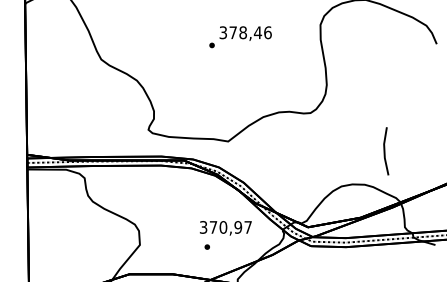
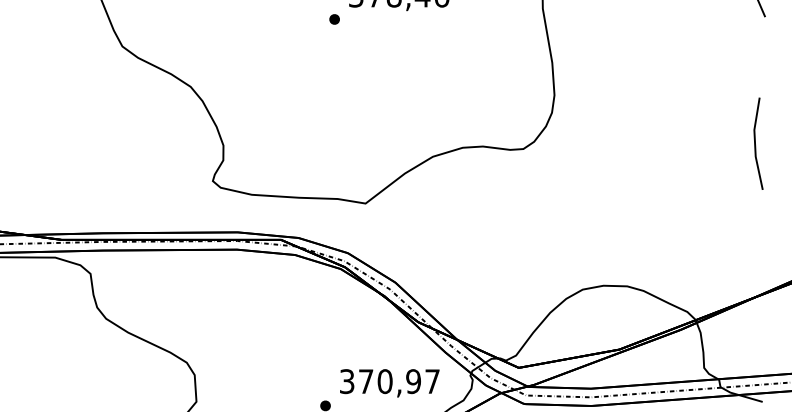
line: (385, 151) -> (757, 144), moved
text: (225, 228) -> (389, 383), moved

